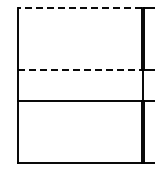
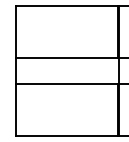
line: (80, 7) -> (66, 6), dashed -> solid
line: (80, 70) -> (66, 58), dashed -> solid

